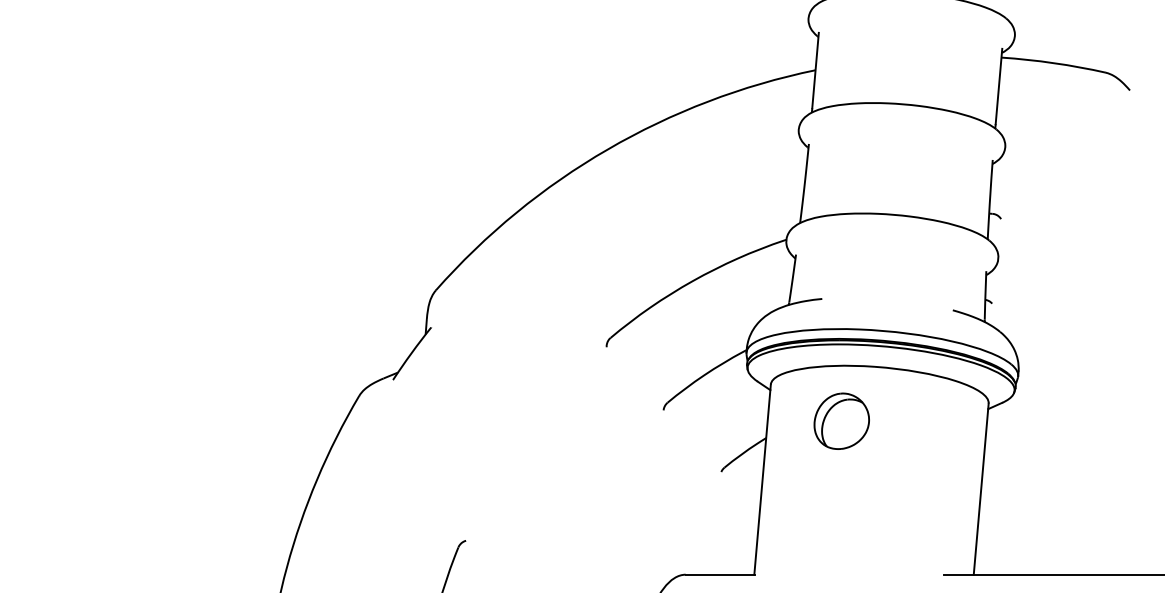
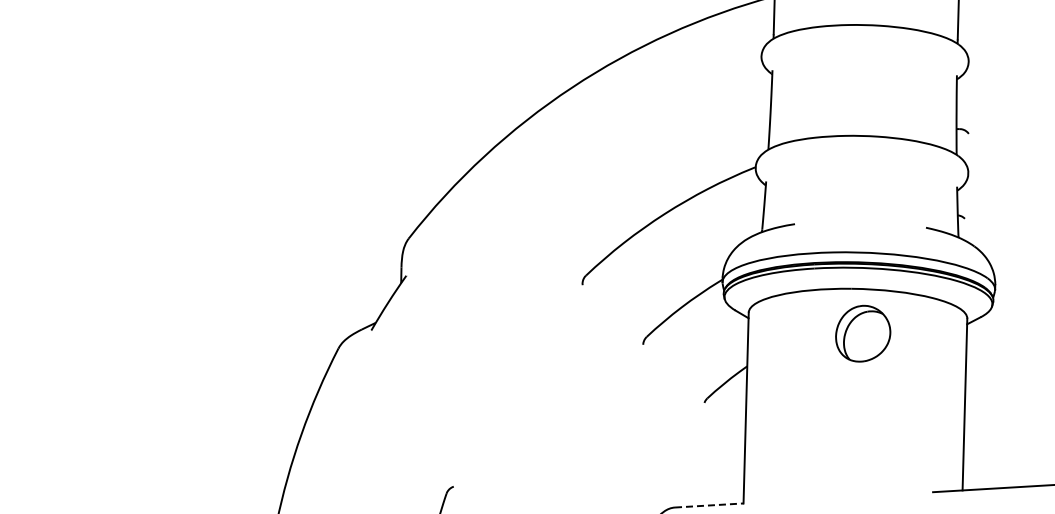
part: (841, 420) -> (862, 332), moved
line: (720, 574) -> (709, 505), solid -> dashed

